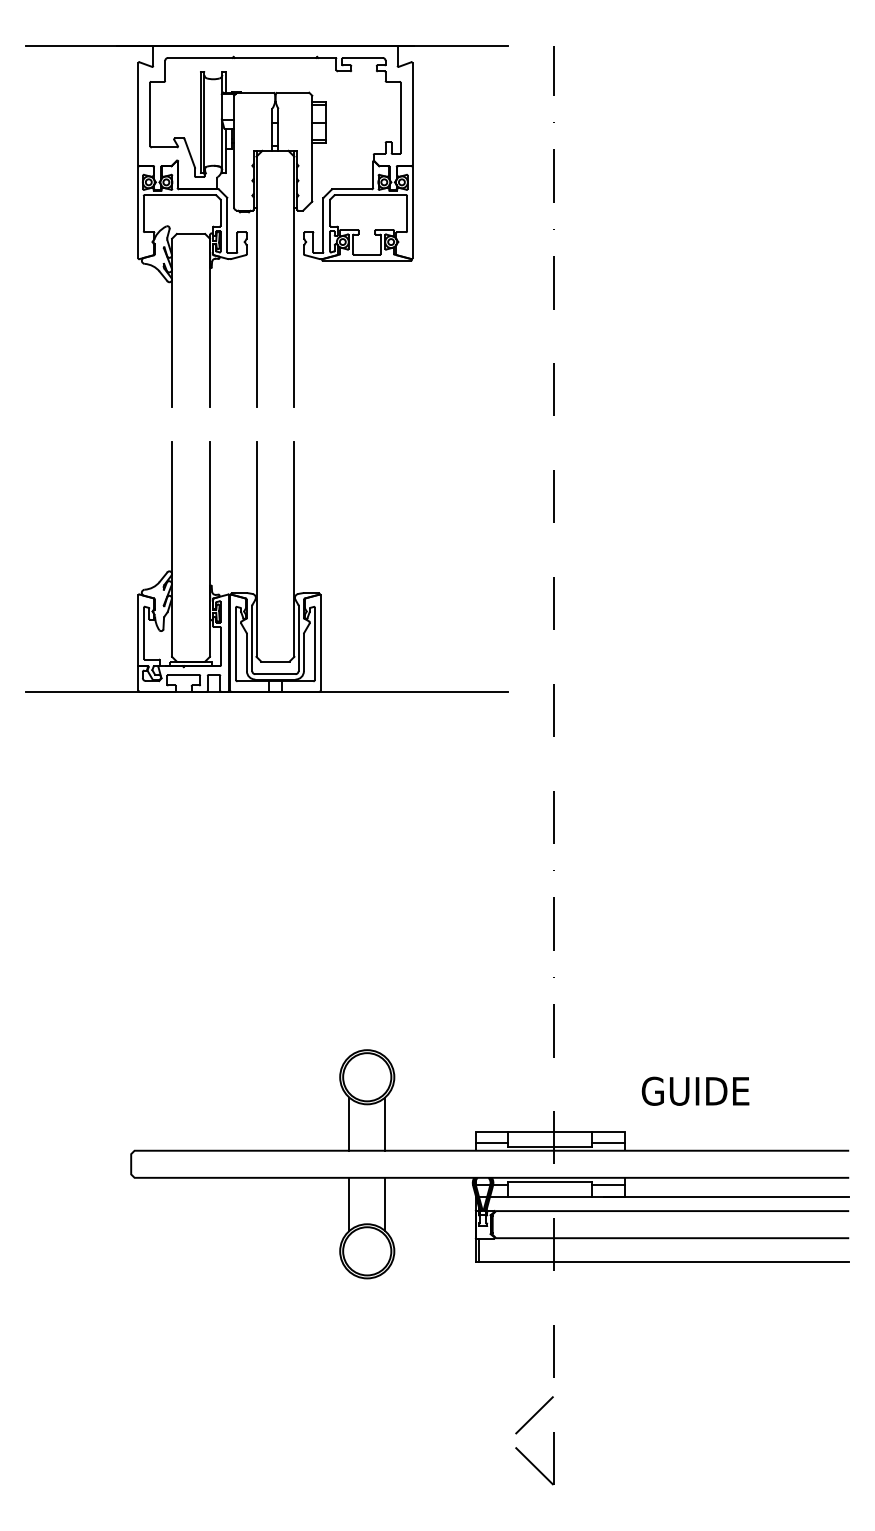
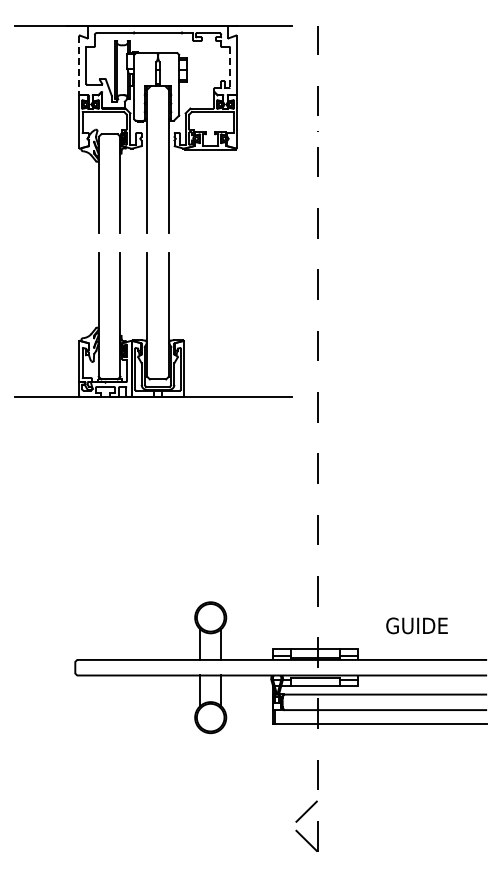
line: (138, 114) -> (79, 65), solid -> dashed
line: (400, 119) -> (229, 68), solid -> dashed
text: (694, 1090) -> (416, 625), moved
line: (726, 1197) -> (416, 686), removed

